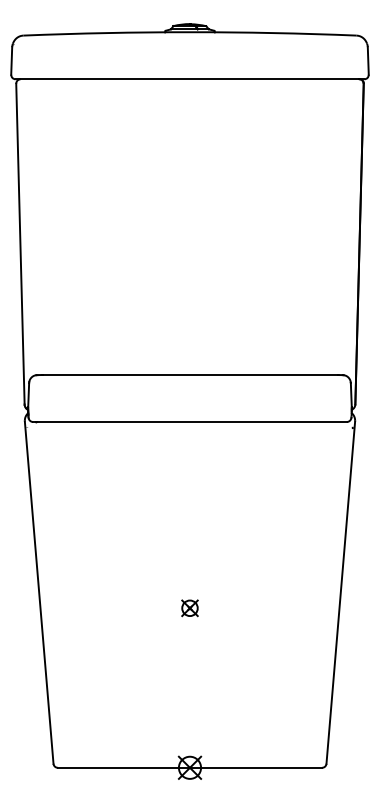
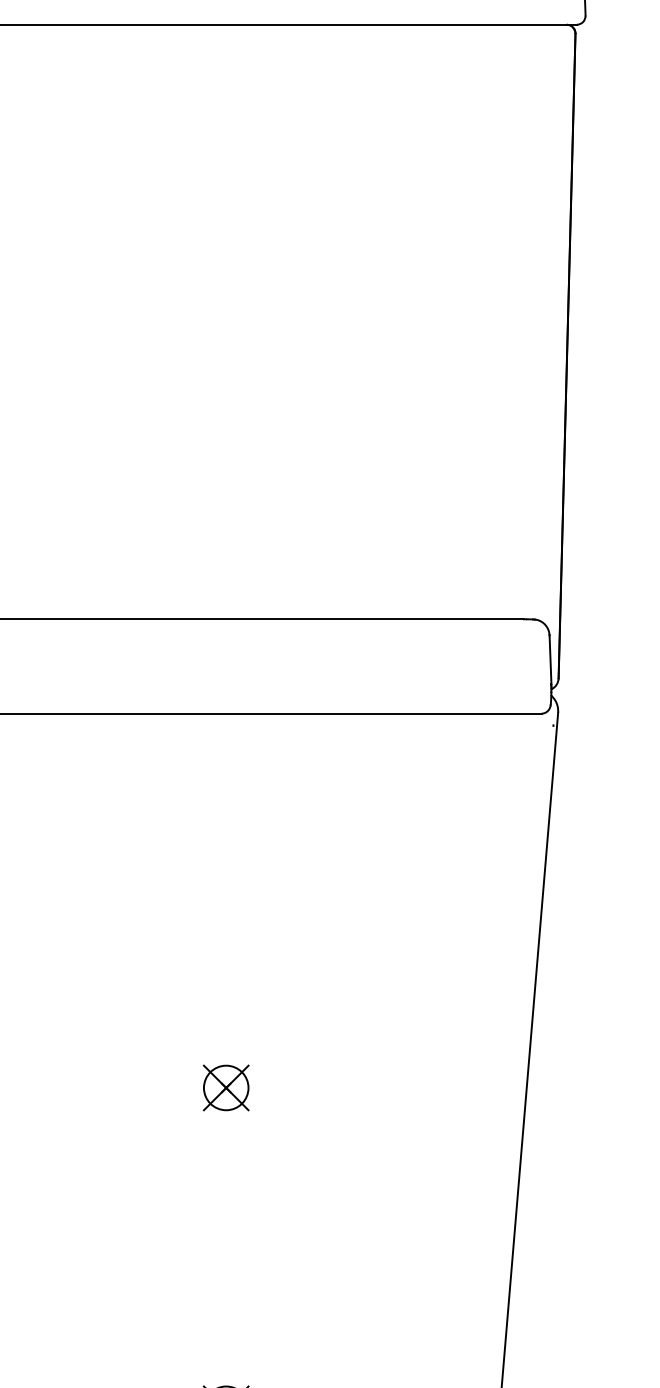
part: (189, 608) -> (225, 1088), size x1.43

